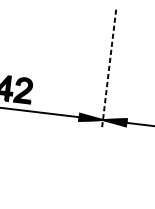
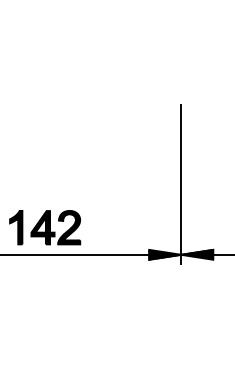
line: (109, 68) -> (181, 184), dashed -> solid

